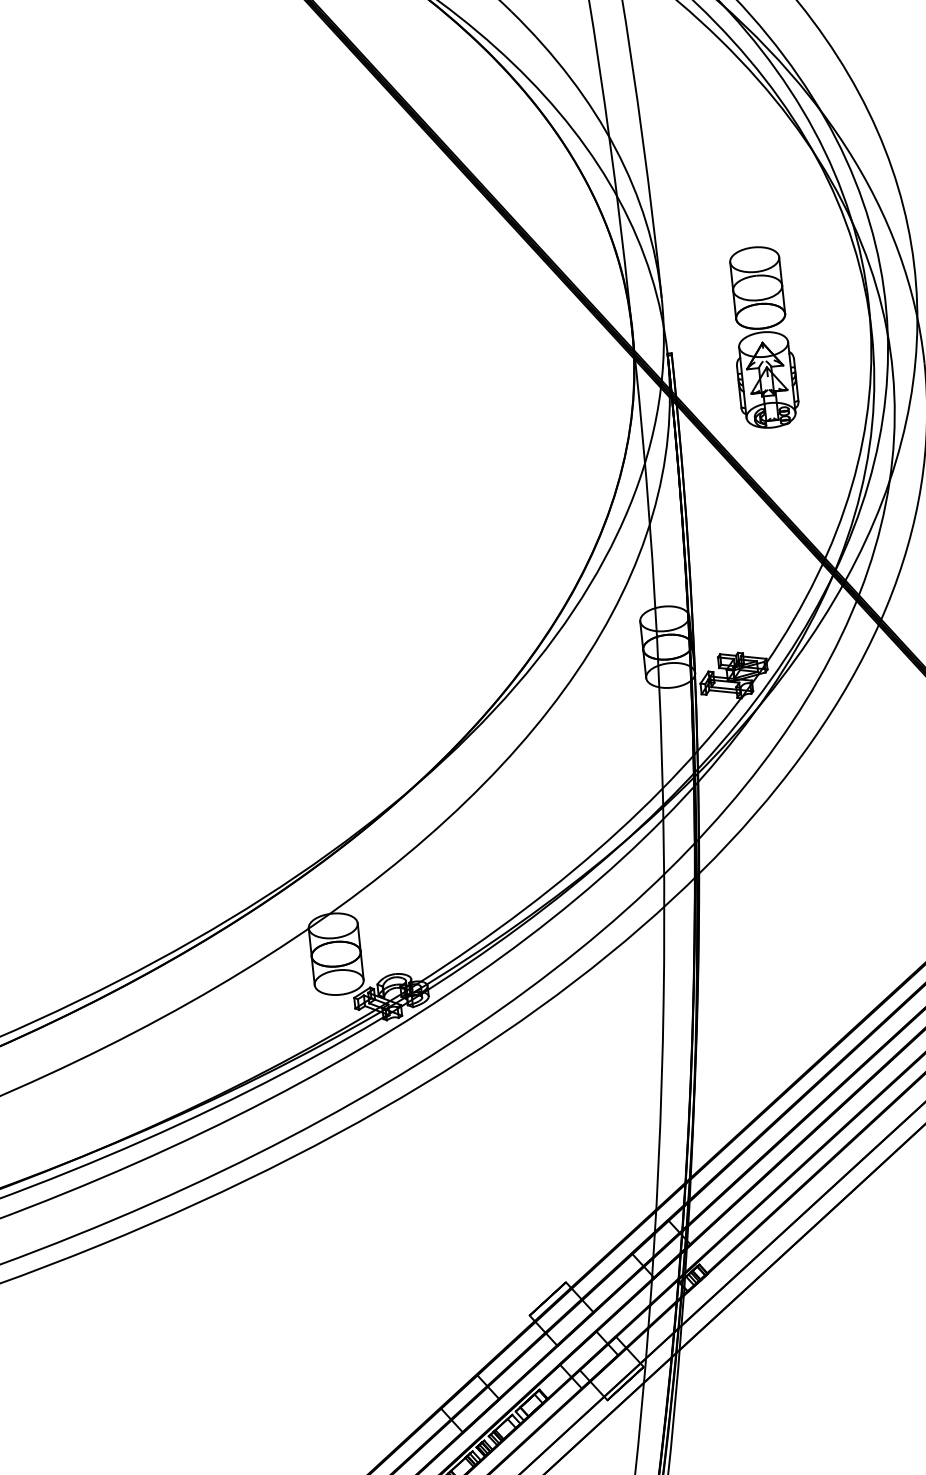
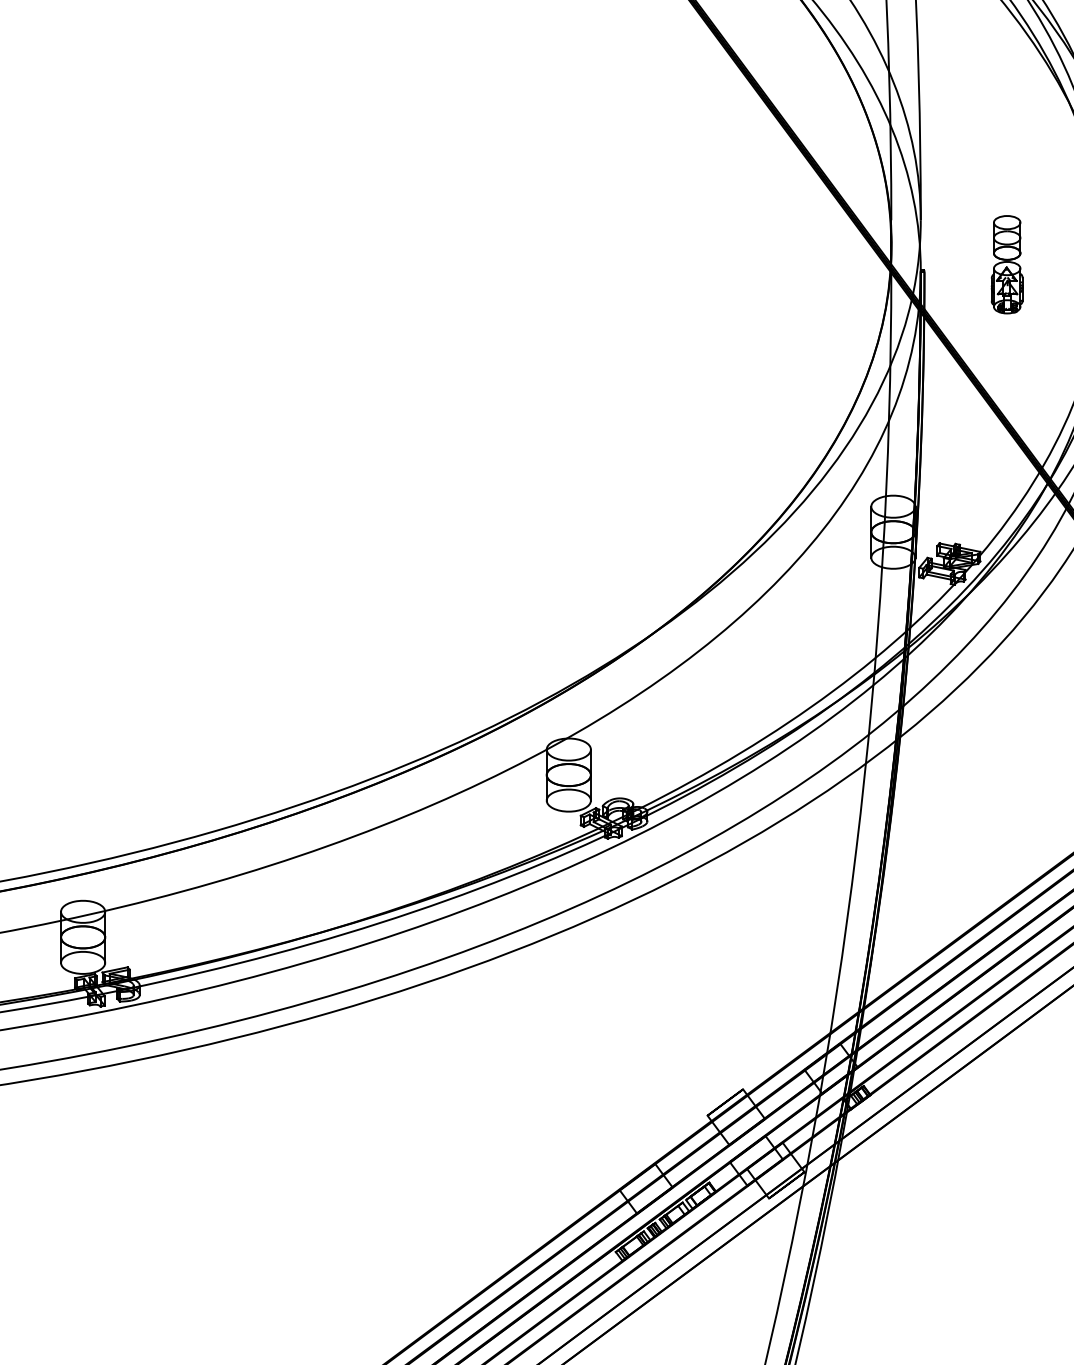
part: (761, 337) -> (1006, 264), size x0.6

